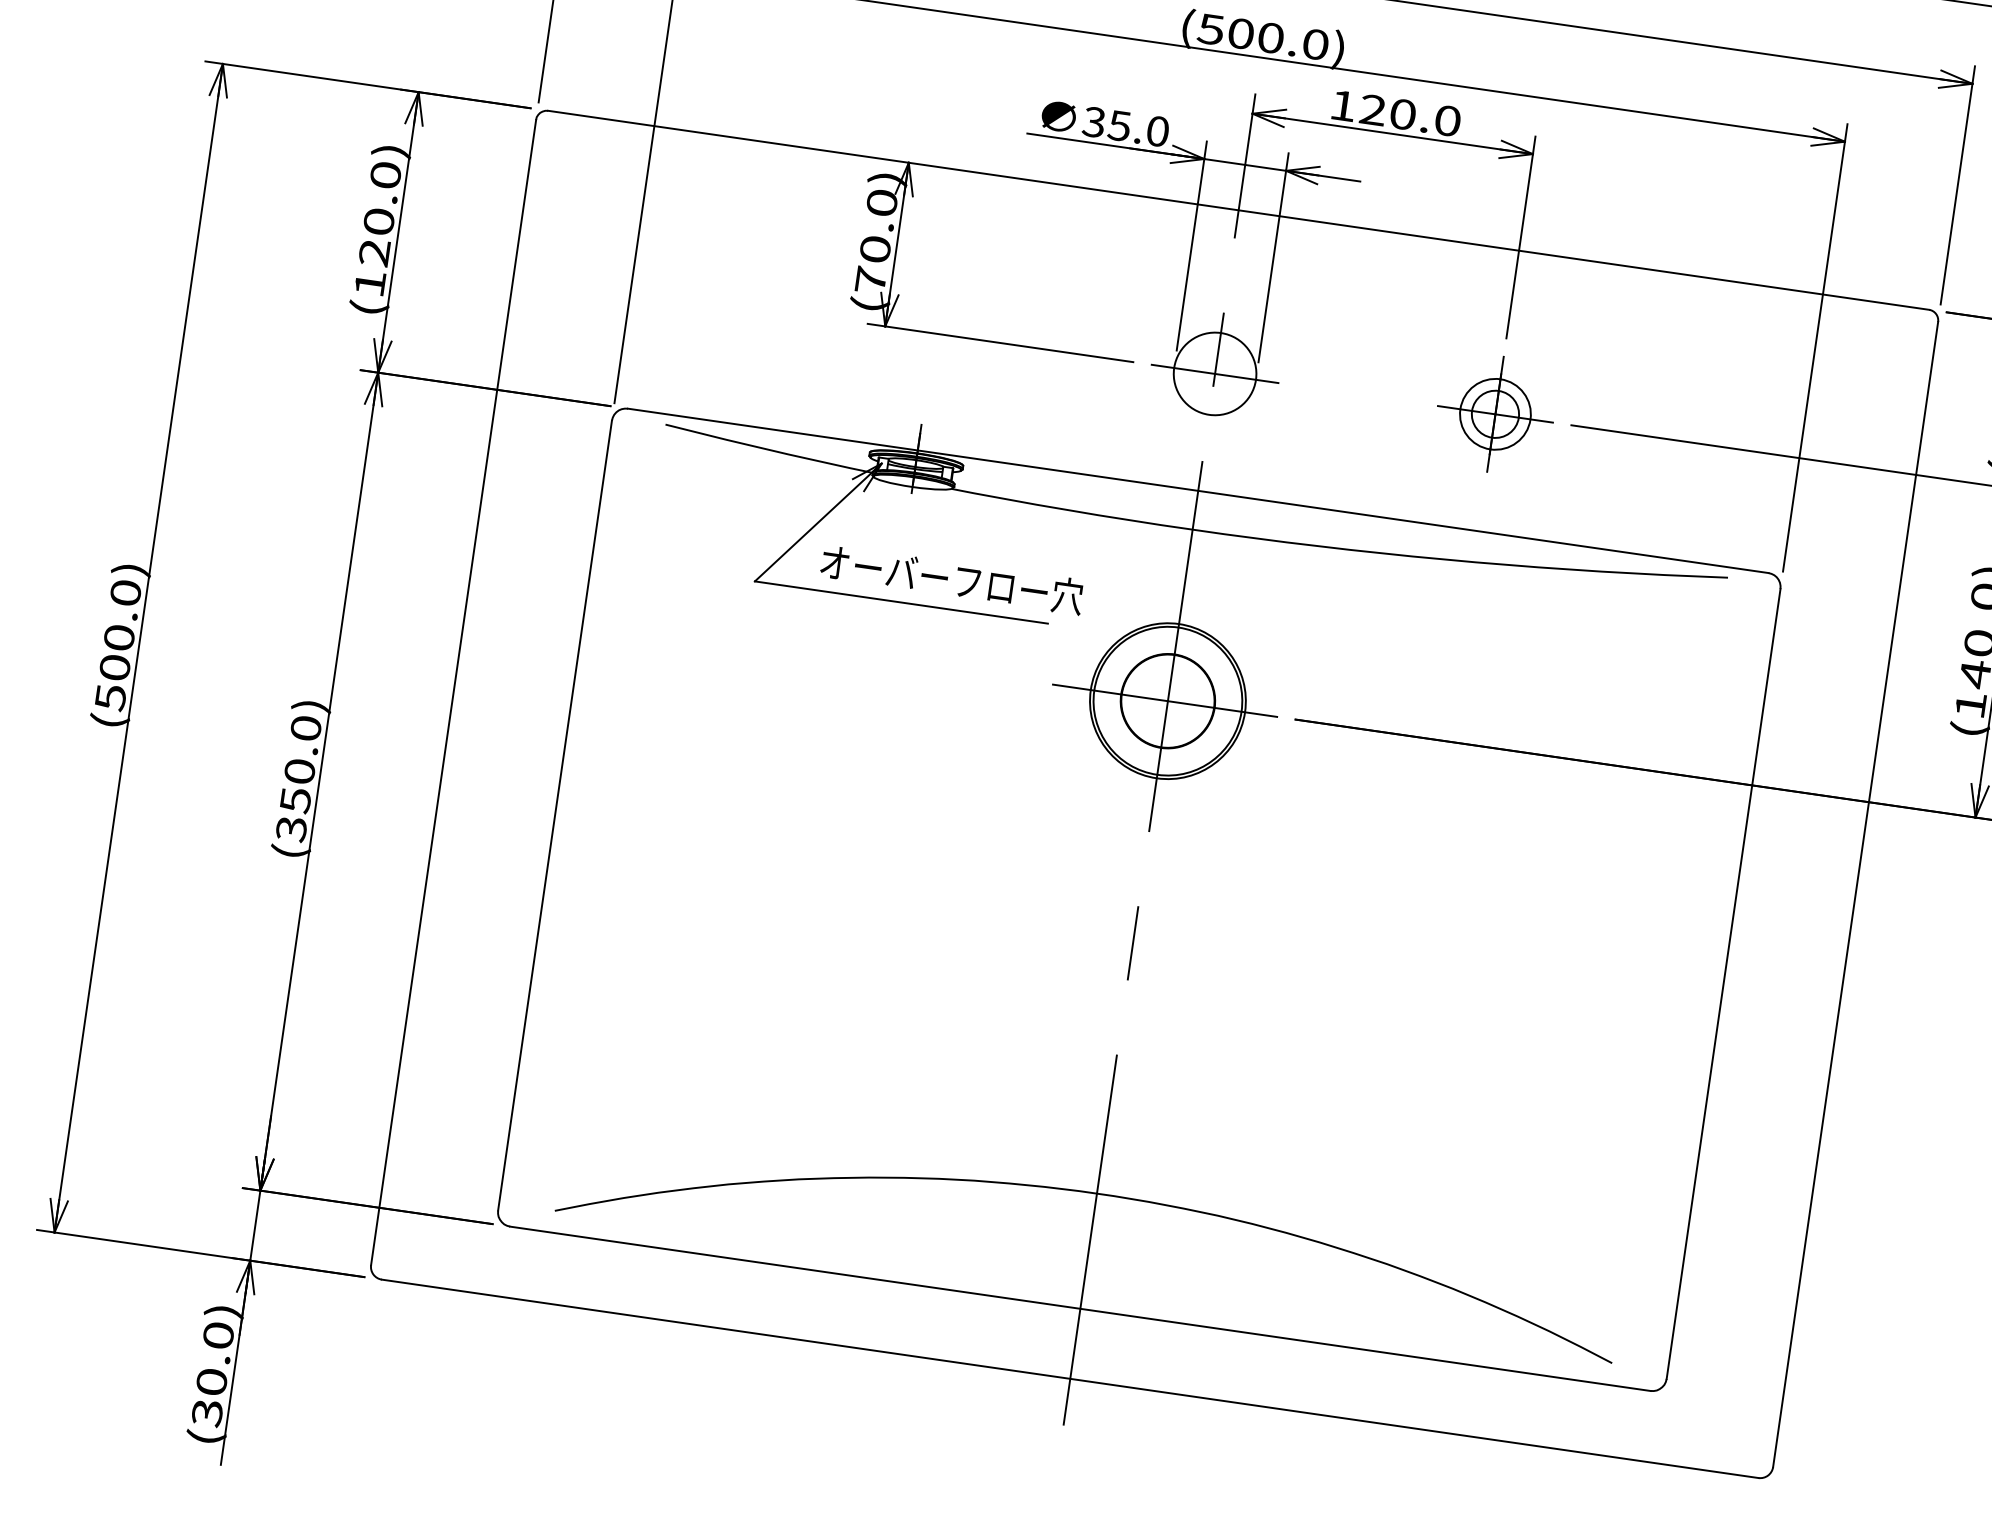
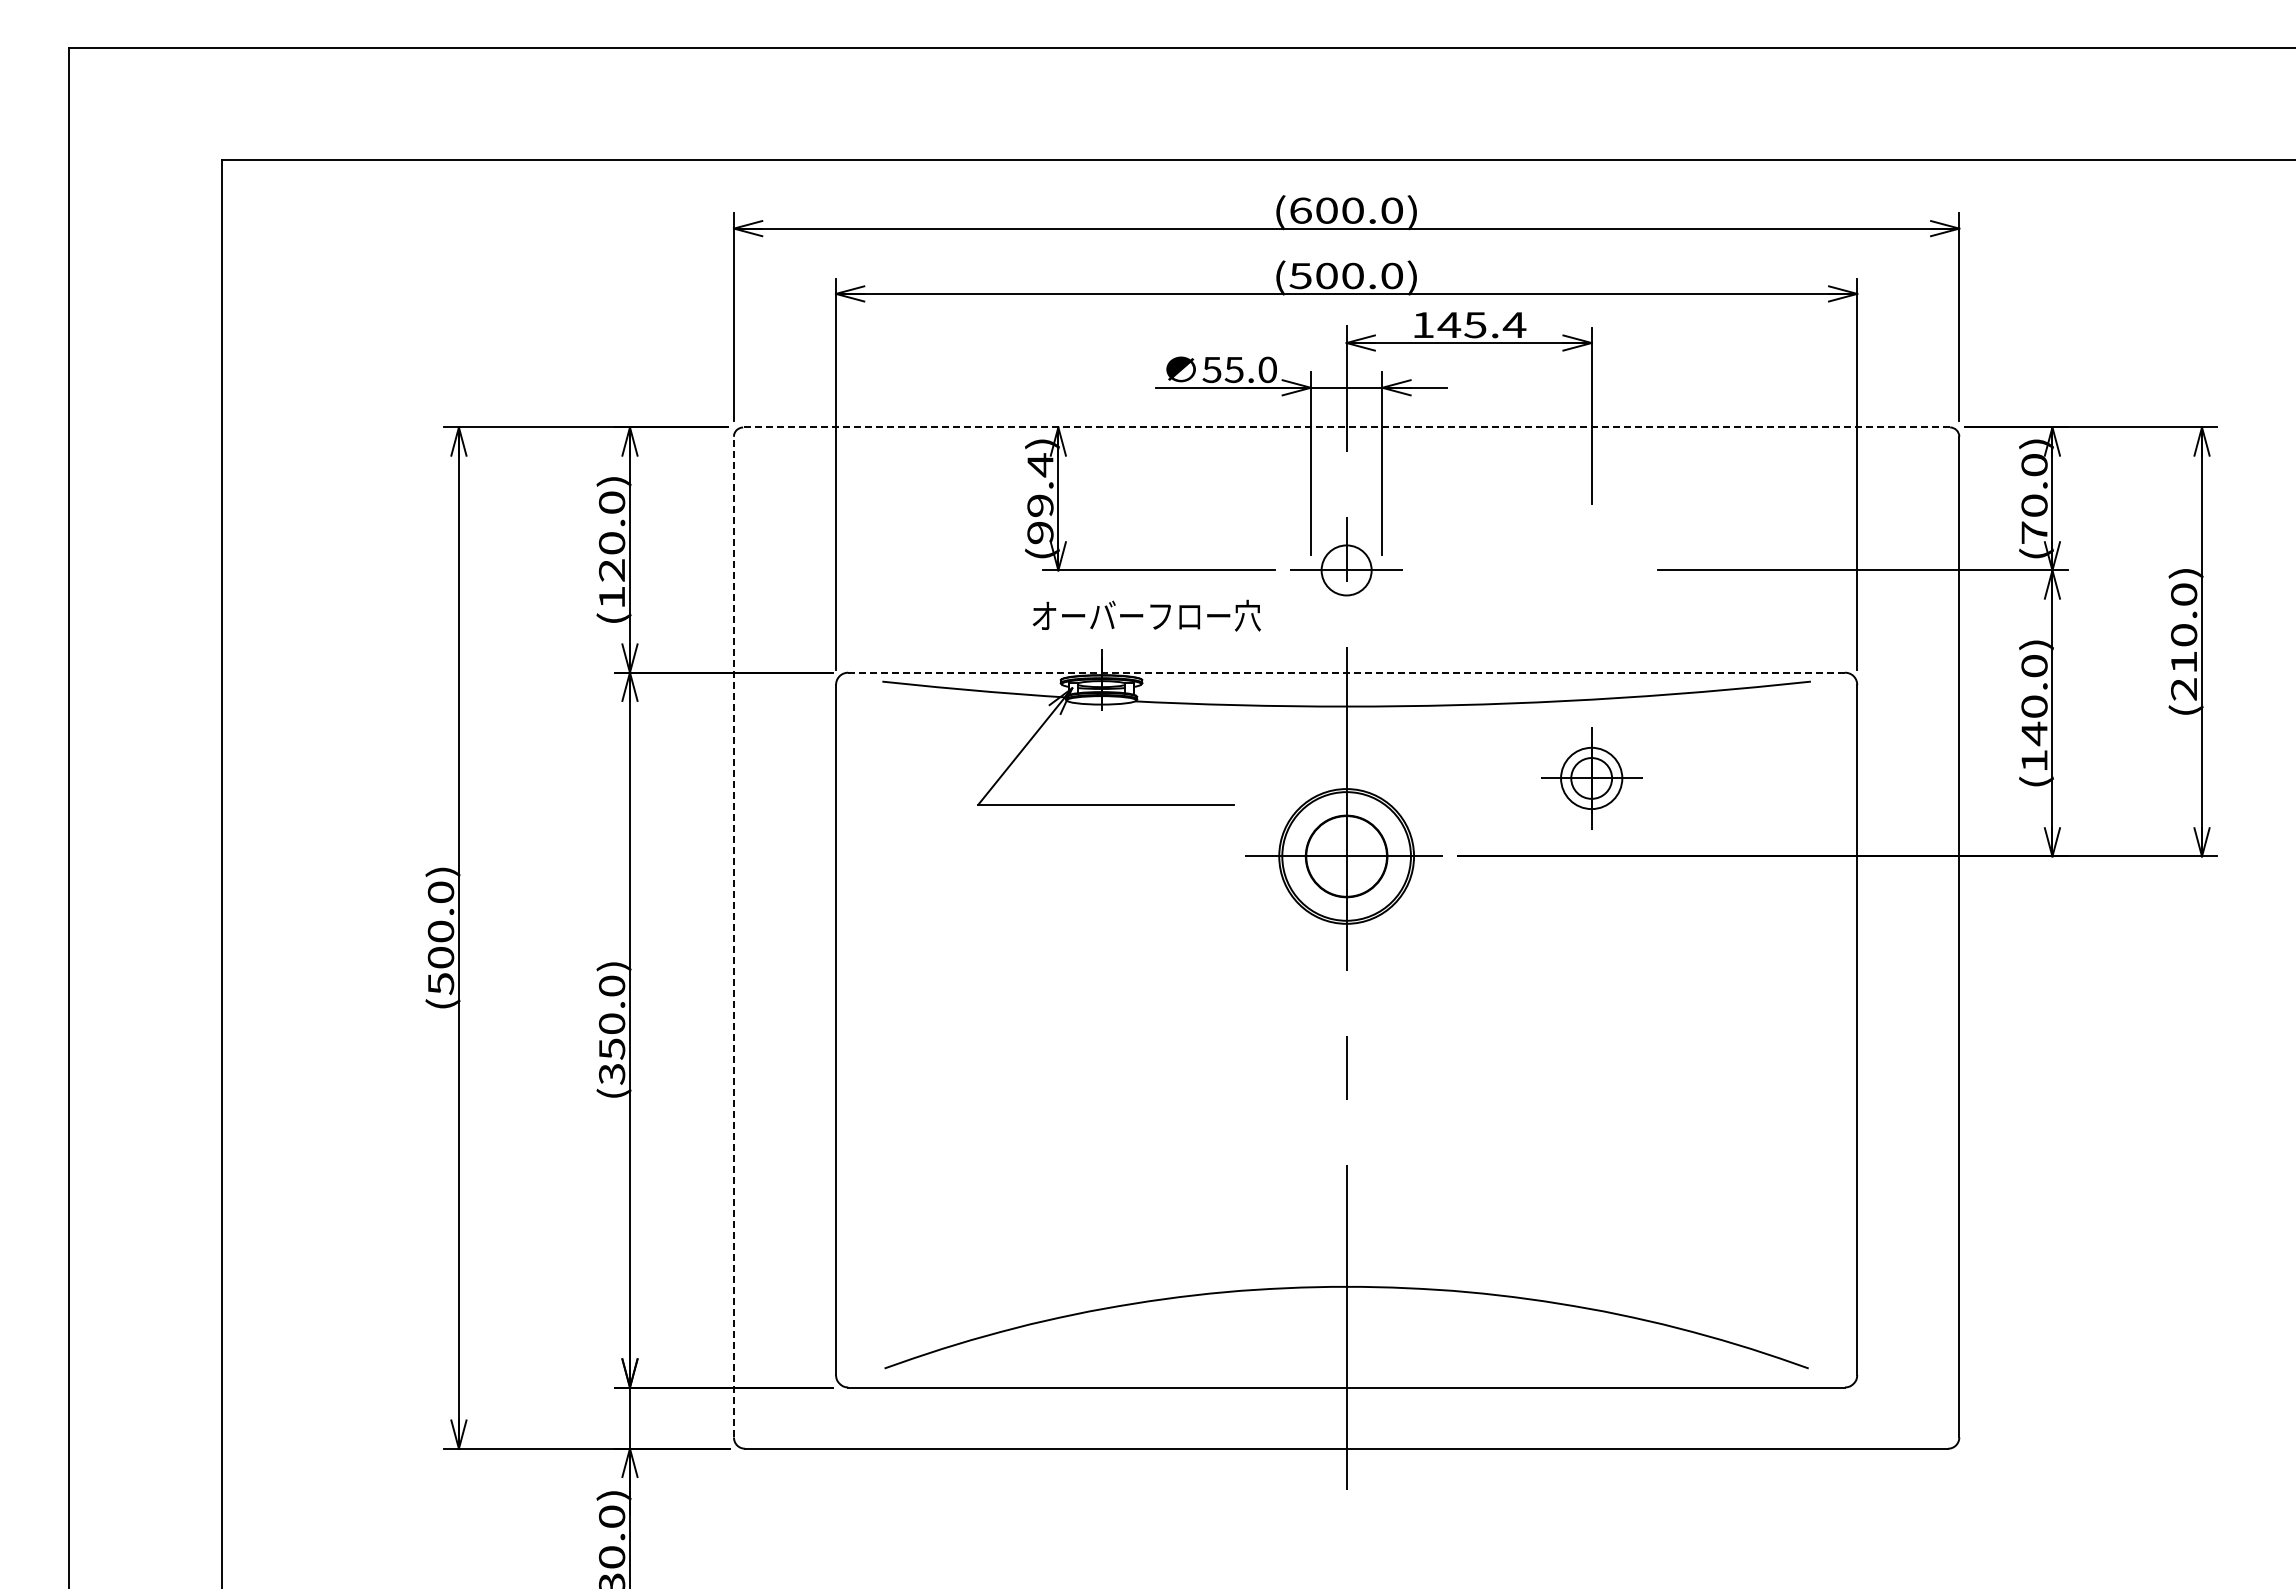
text: (1409, 115) -> (1481, 325), 120.0 -> 145.4
text: (1094, 121) -> (1212, 369), 35.0 -> 55.0
line: (1238, 210) -> (1346, 427), solid -> dashed
text: (876, 241) -> (1040, 498), (70.0) -> (99.4)
circle: (1214, 373) -> (1346, 570), size x0.7
part: (1495, 414) -> (1591, 778), moved
line: (1198, 490) -> (1346, 672), solid -> dashed
text: (951, 578) -> (1146, 615), moved
line: (453, 691) -> (733, 936), solid -> dashed

